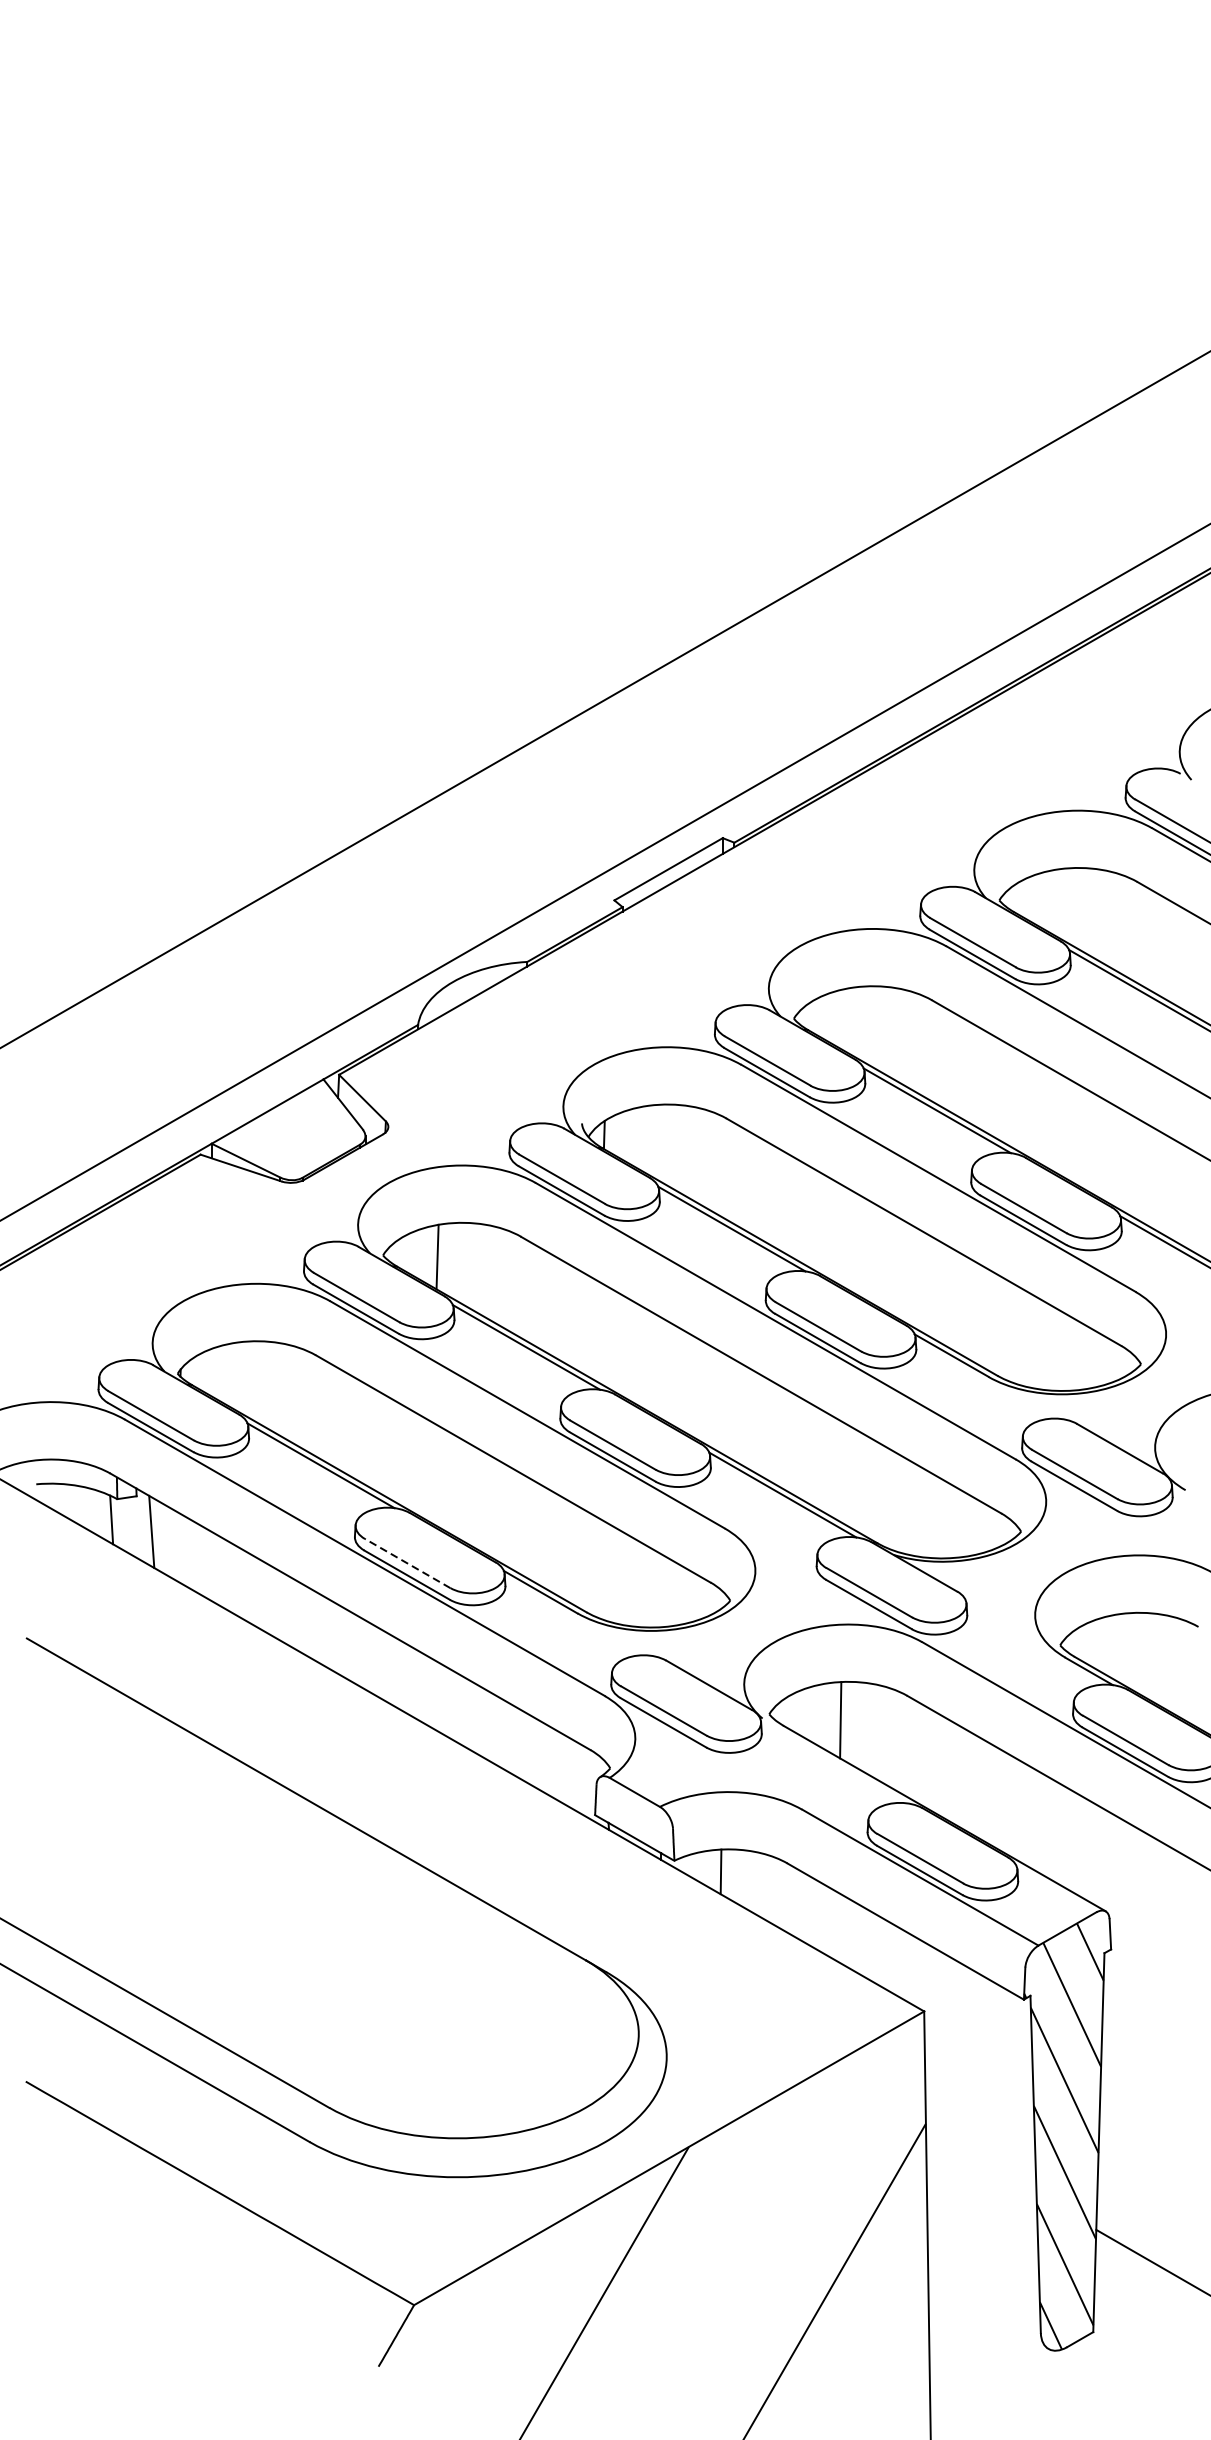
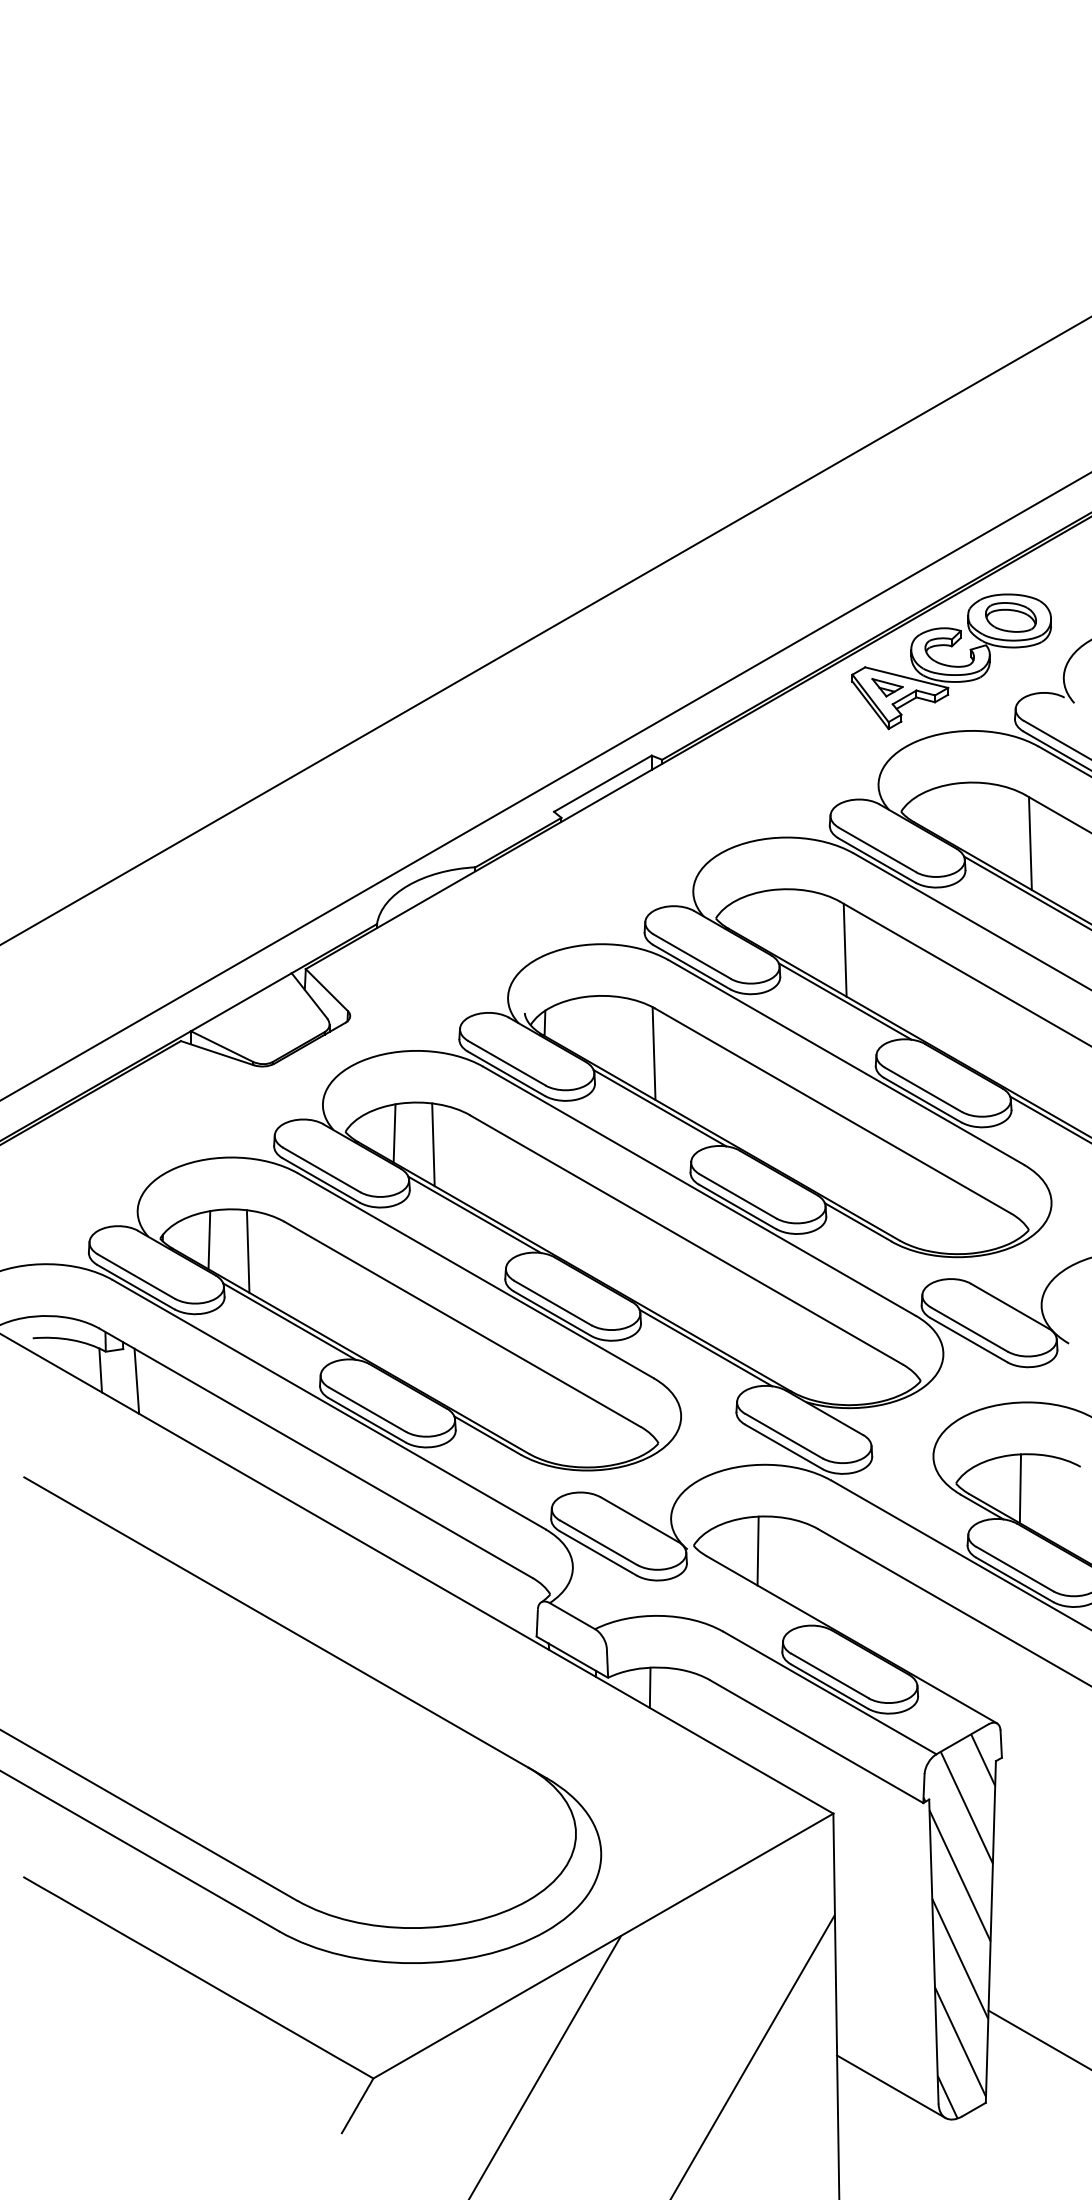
part: (1055, 733) -> (951, 661), added
line: (1141, 935) -> (1029, 843), added
line: (936, 1053) -> (844, 949), added
line: (724, 1168) -> (653, 1053), added
line: (480, 1269) -> (433, 1144), added
line: (232, 1375) -> (209, 1240), added
line: (274, 1388) -> (247, 1251), added
line: (407, 1563) -> (367, 1409), dashed -> solid
line: (1131, 1650) -> (1020, 1488), added
line: (988, 2314) -> (891, 2086), added

